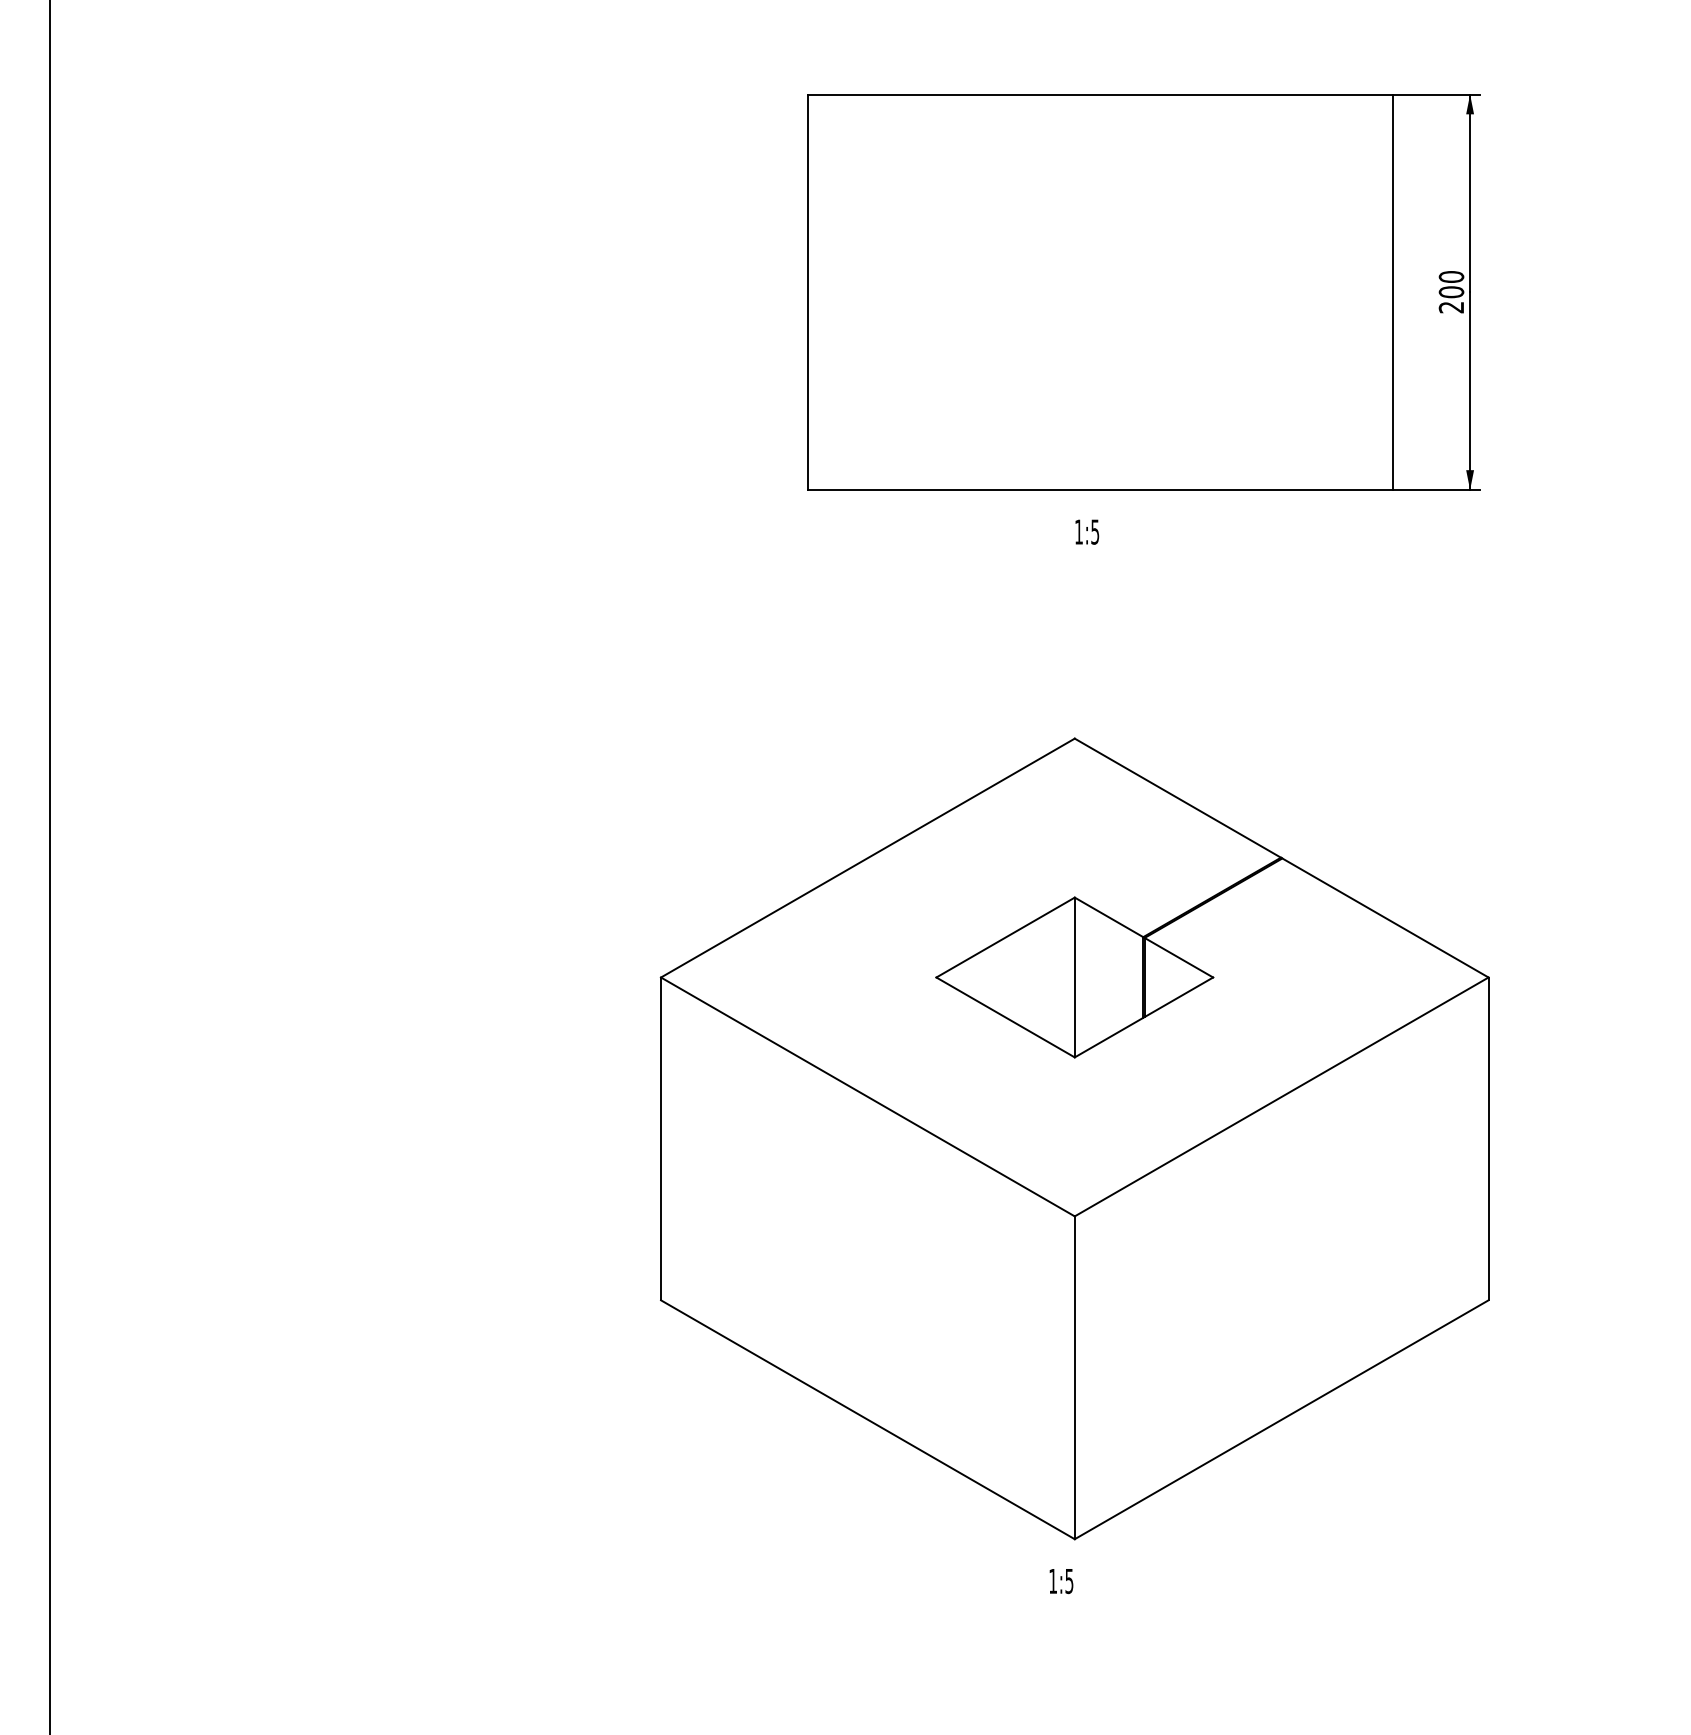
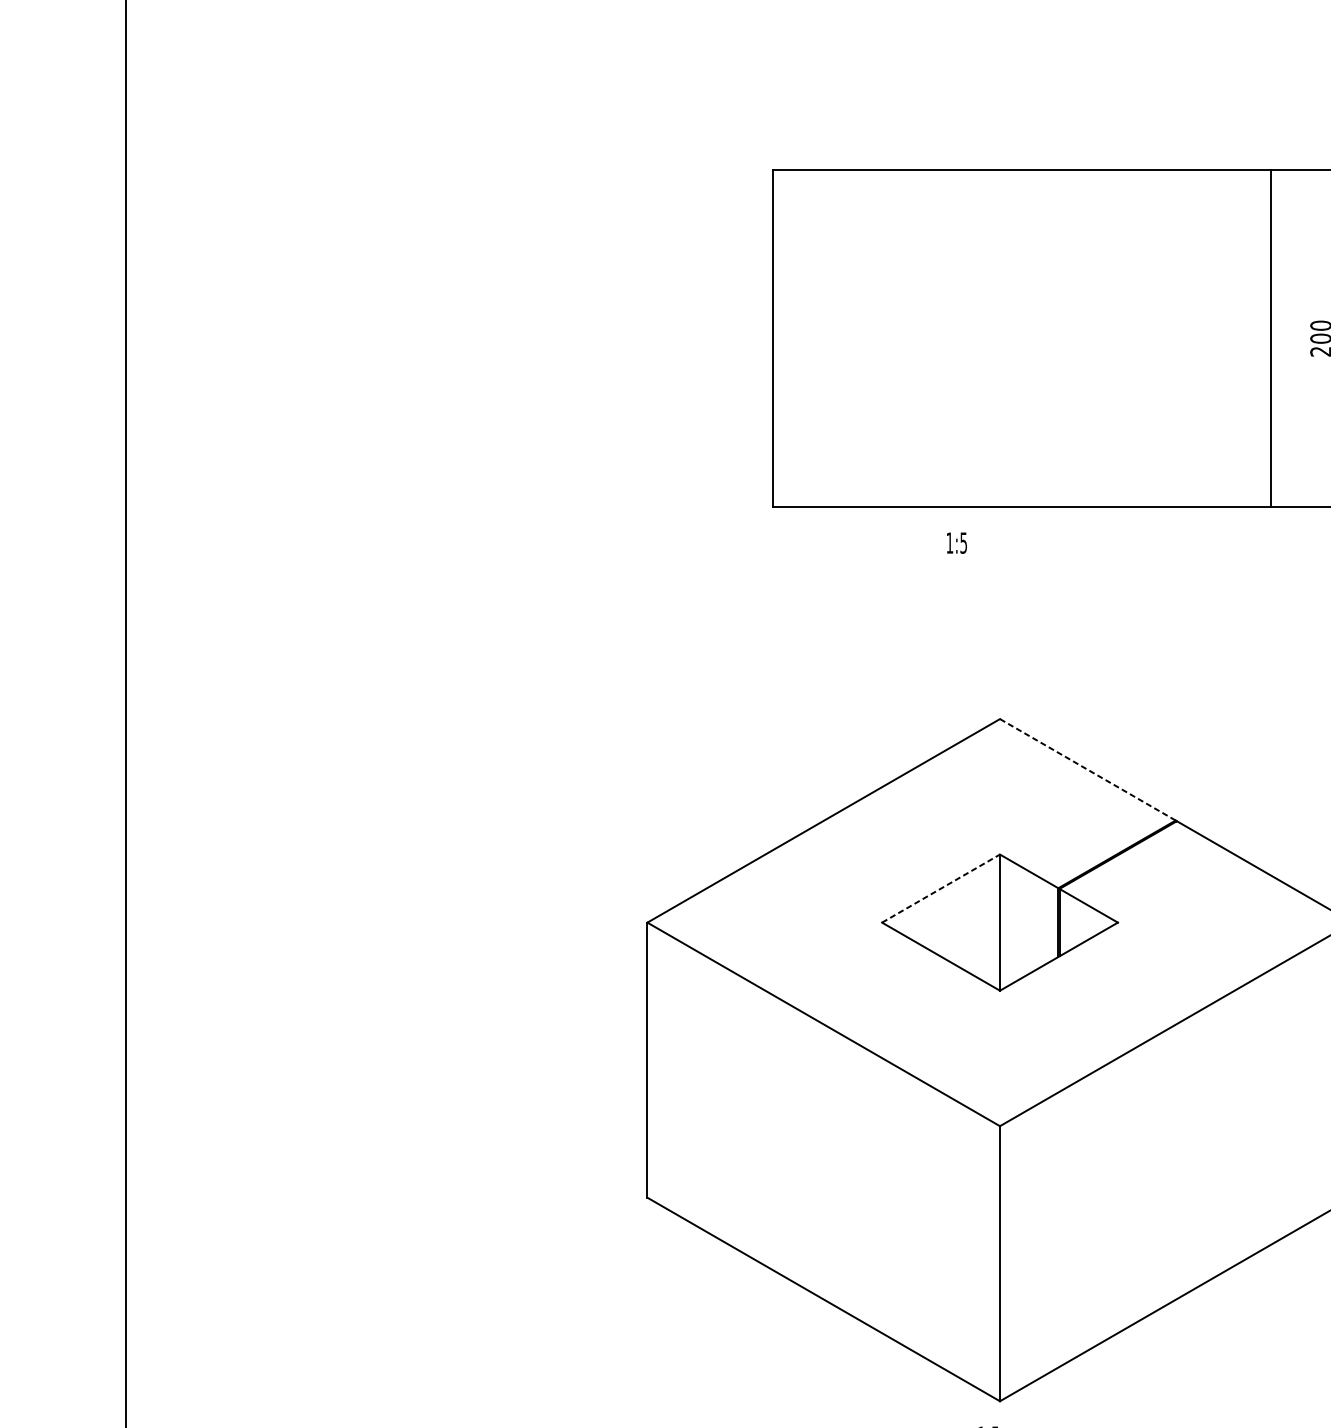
text: (1087, 531) -> (957, 542), moved
line: (1177, 797) -> (1087, 769), solid -> dashed
line: (1005, 937) -> (940, 888), solid -> dashed

